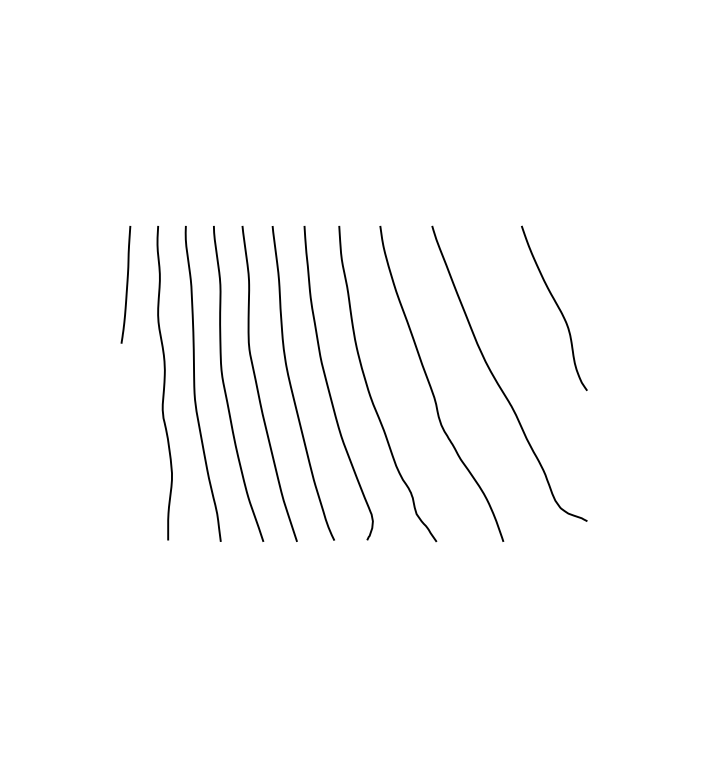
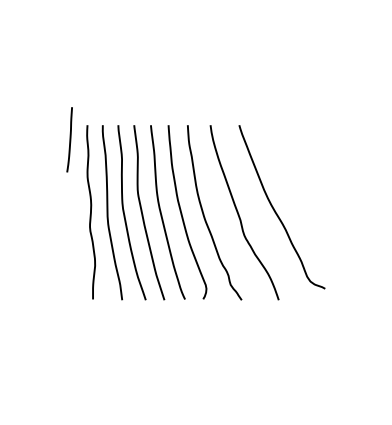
line: (125, 284) -> (69, 139), moved
curve: (555, 305) -> (307, 169), removed

